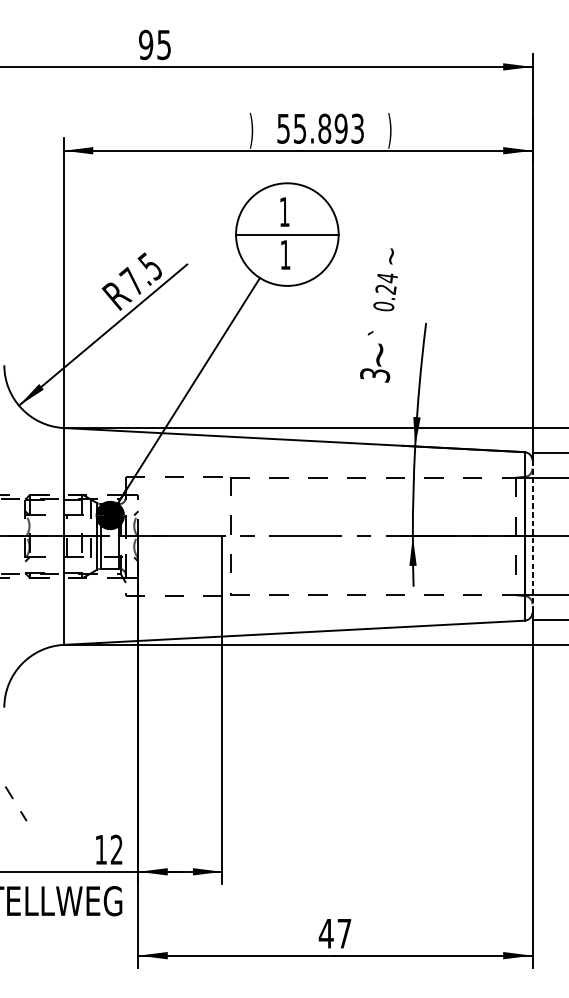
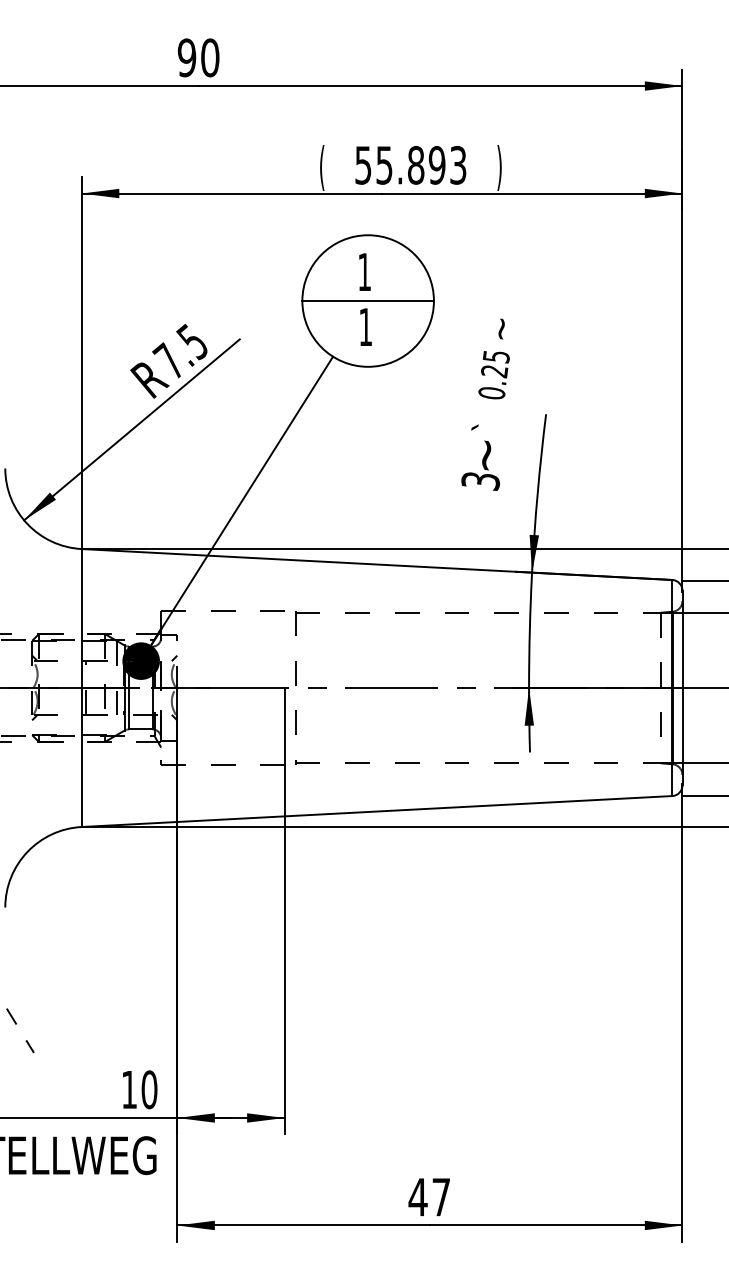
text: (164, 44) -> (210, 57), 95 -> 90
text: (251, 130) -> (322, 167), ) -> (
text: (386, 278) -> (495, 357), 0.24 -> 0.25
line: (532, 536) -> (682, 688), dashed -> solid
text: (116, 849) -> (149, 1089), 12 -> 10

